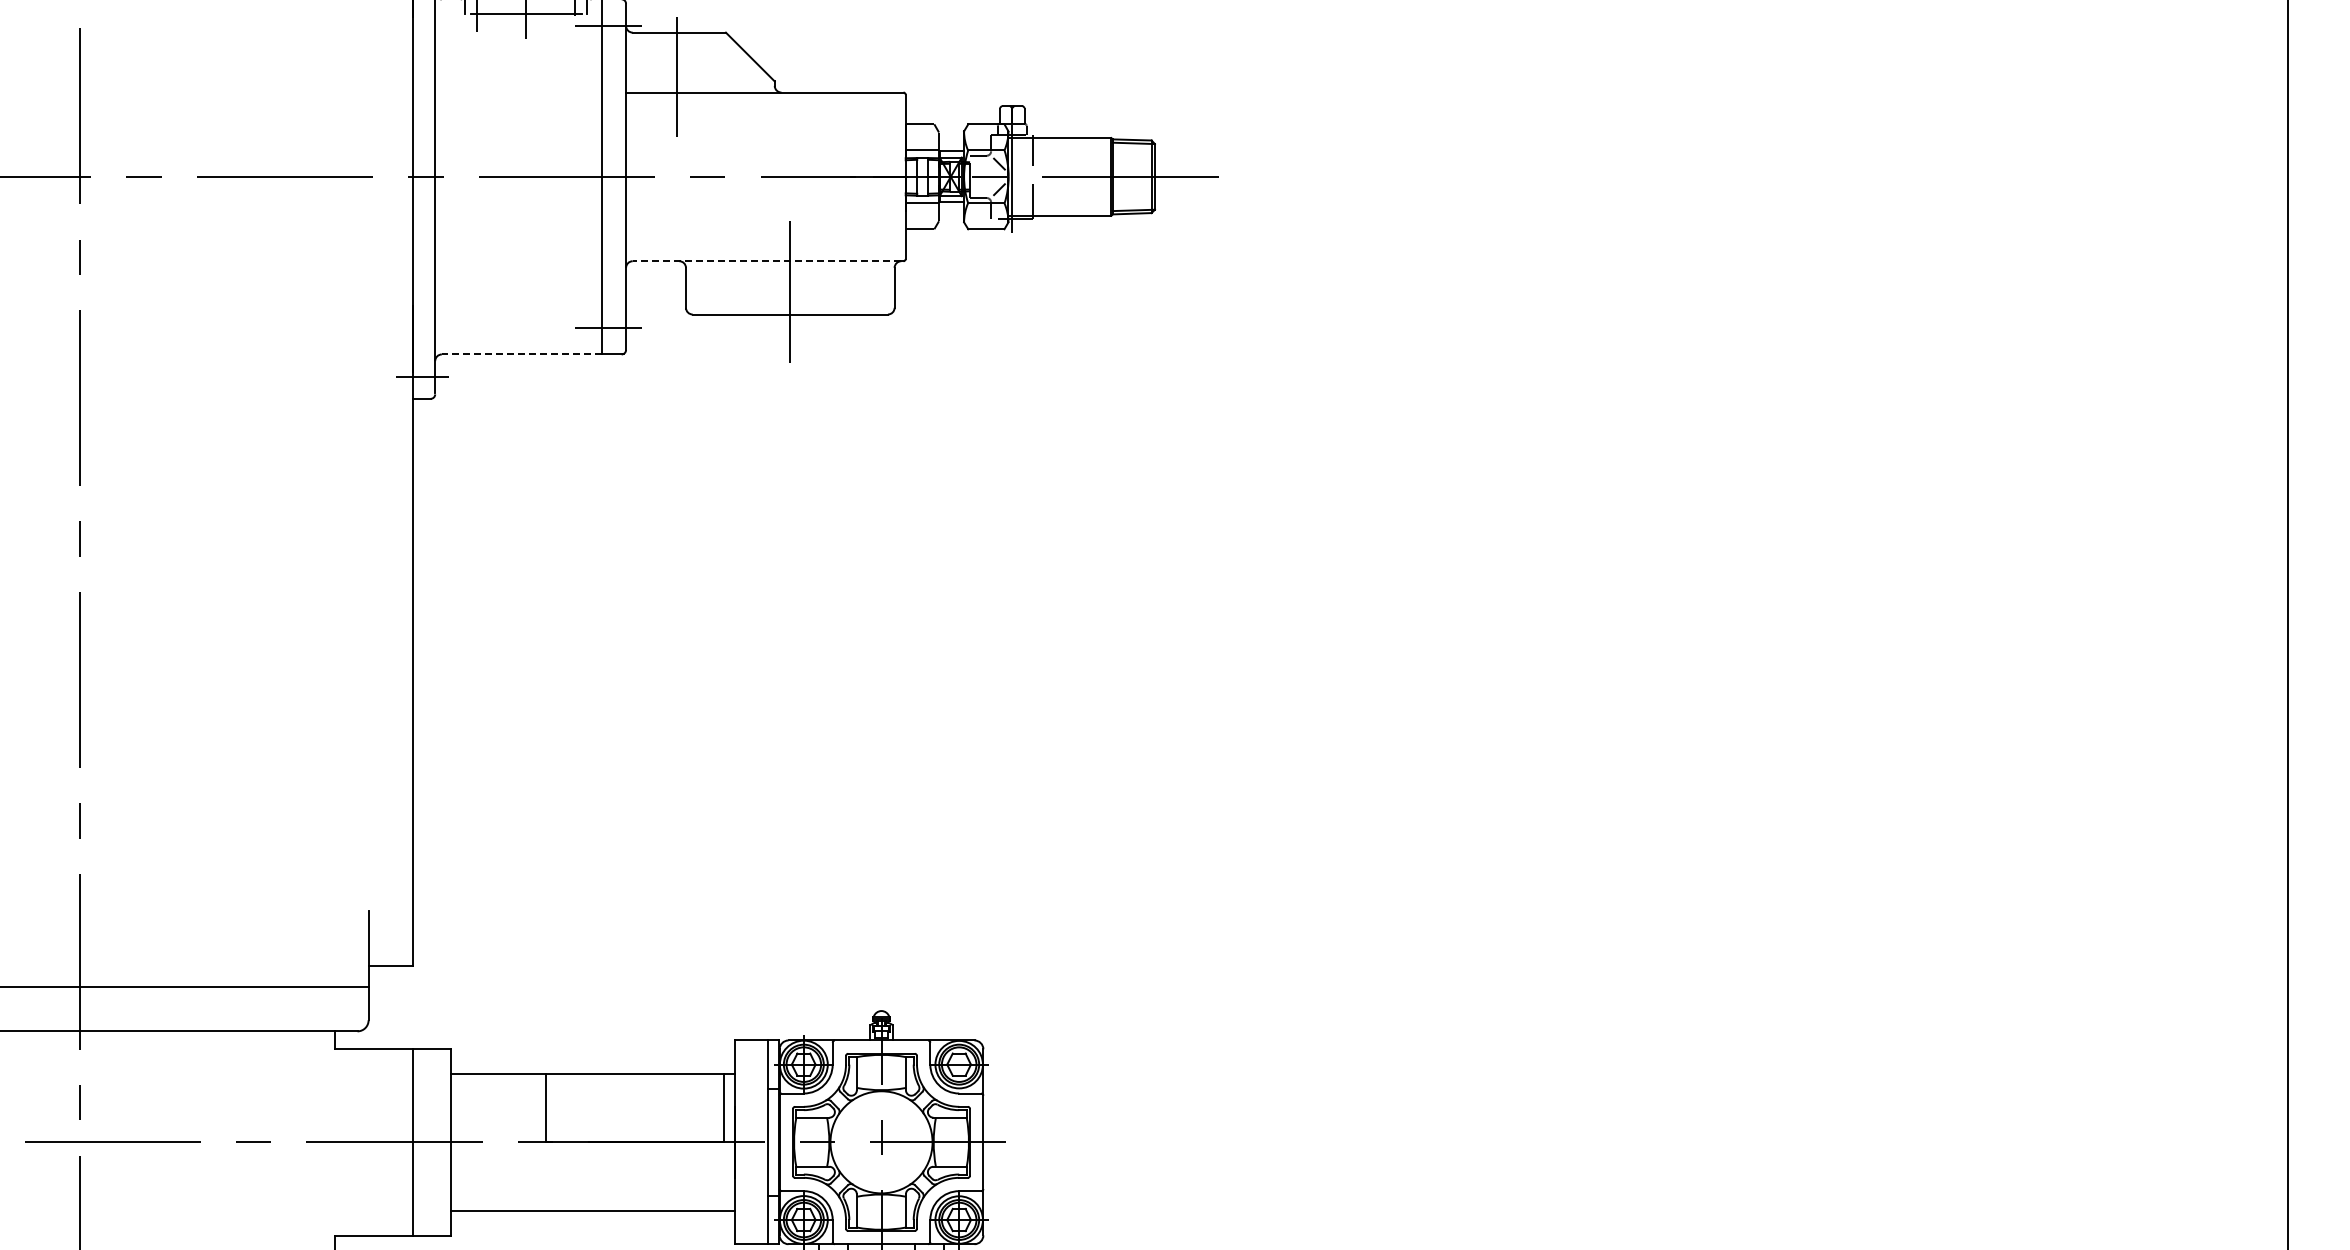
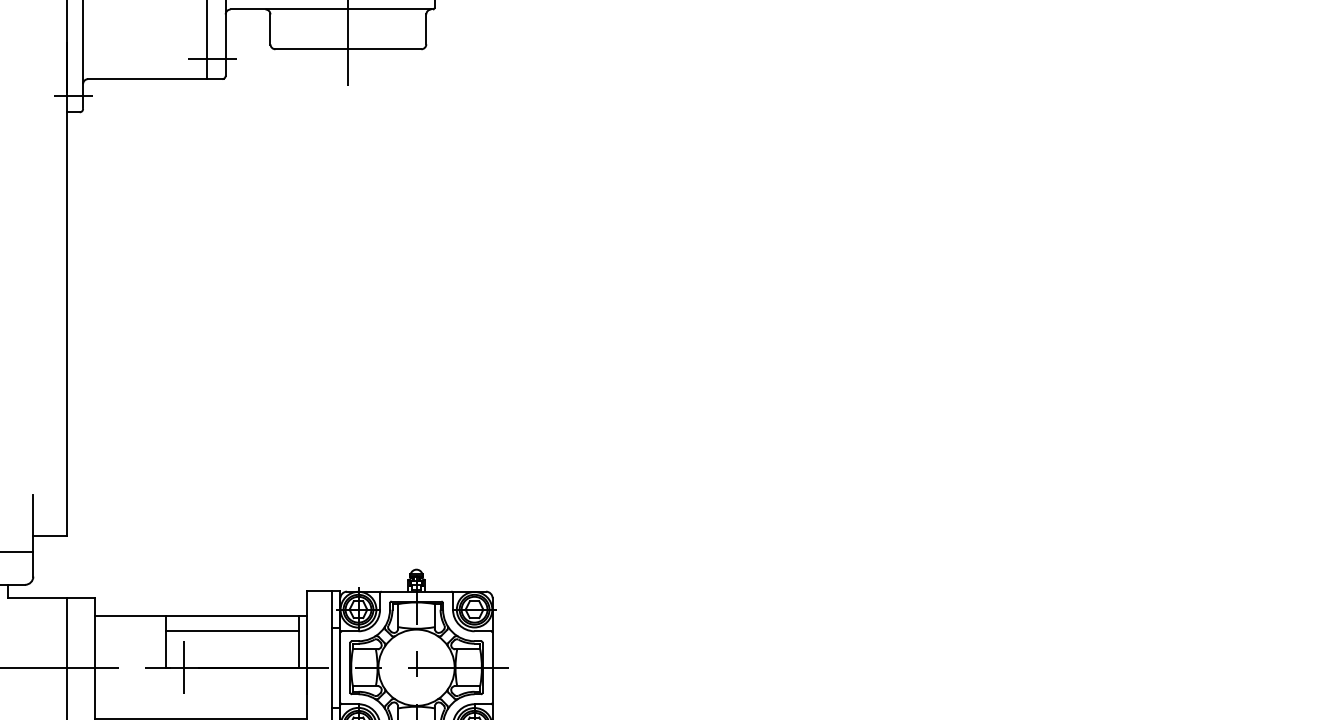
line: (766, 261) -> (330, 9), dashed -> solid
line: (521, 354) -> (147, 79), dashed -> solid
line: (634, 1093) -> (232, 631), added
line: (570, 1141) -> (184, 667), added

